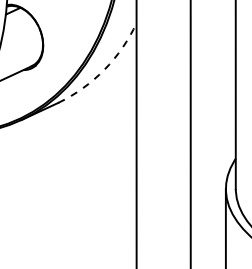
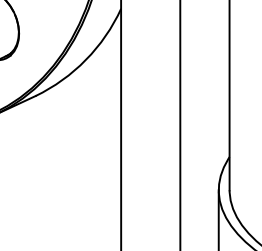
arc: (104, 69) -> (86, 59), dashed -> solid

